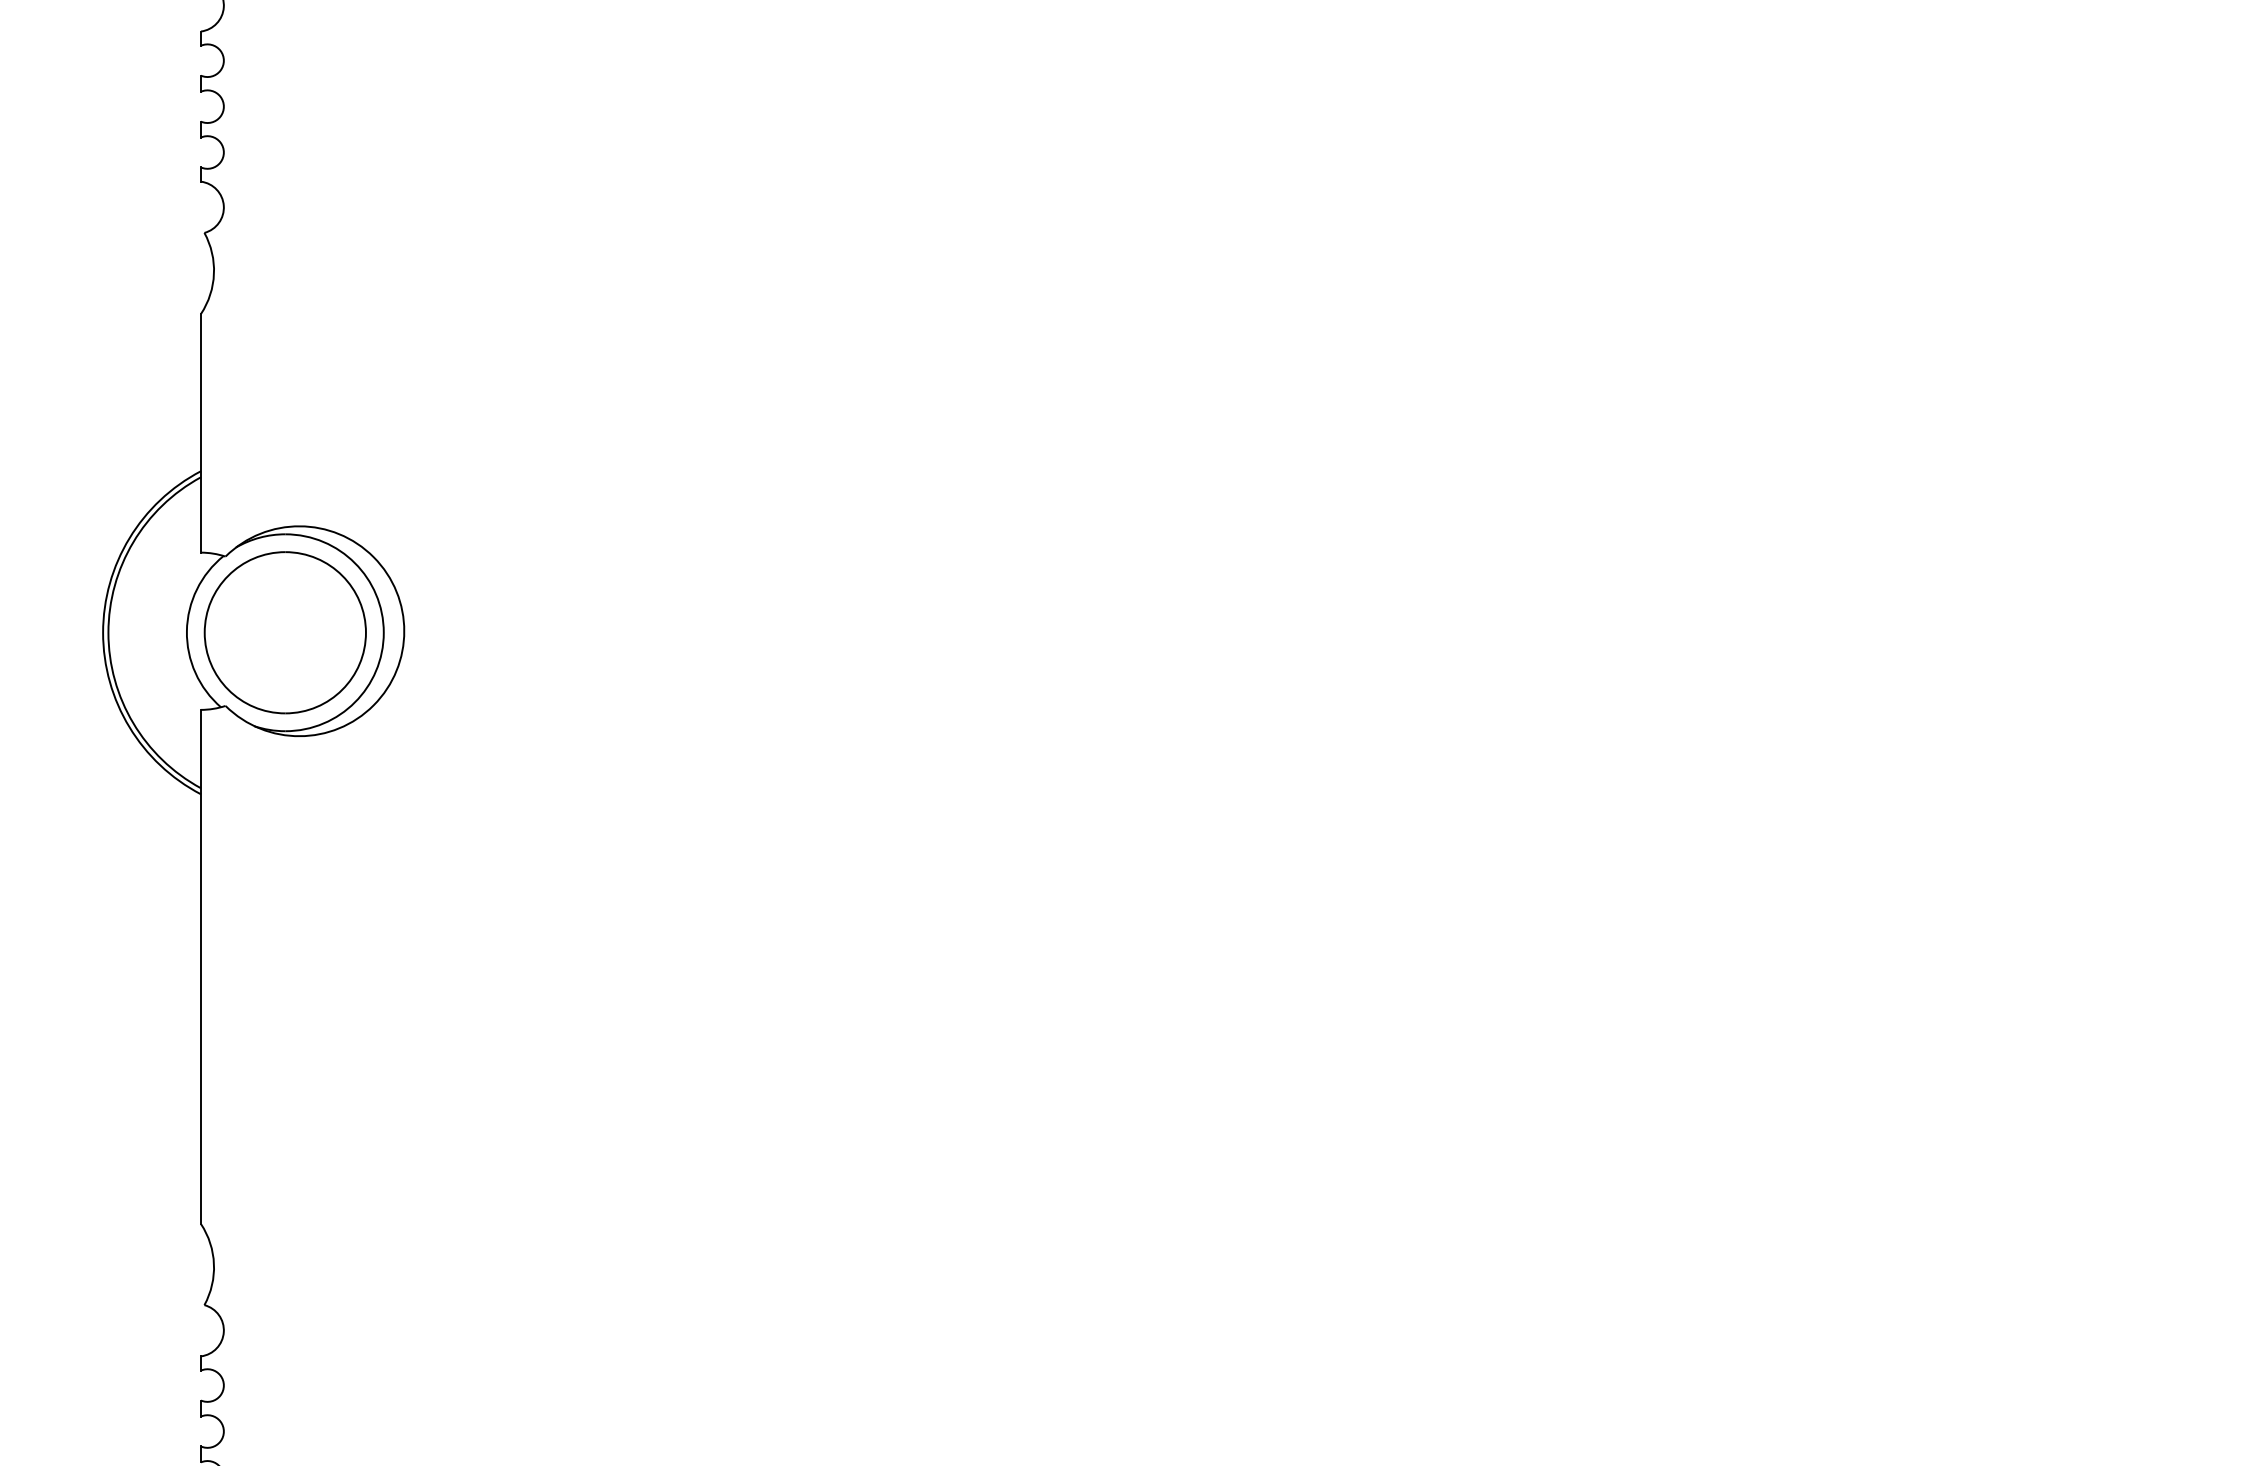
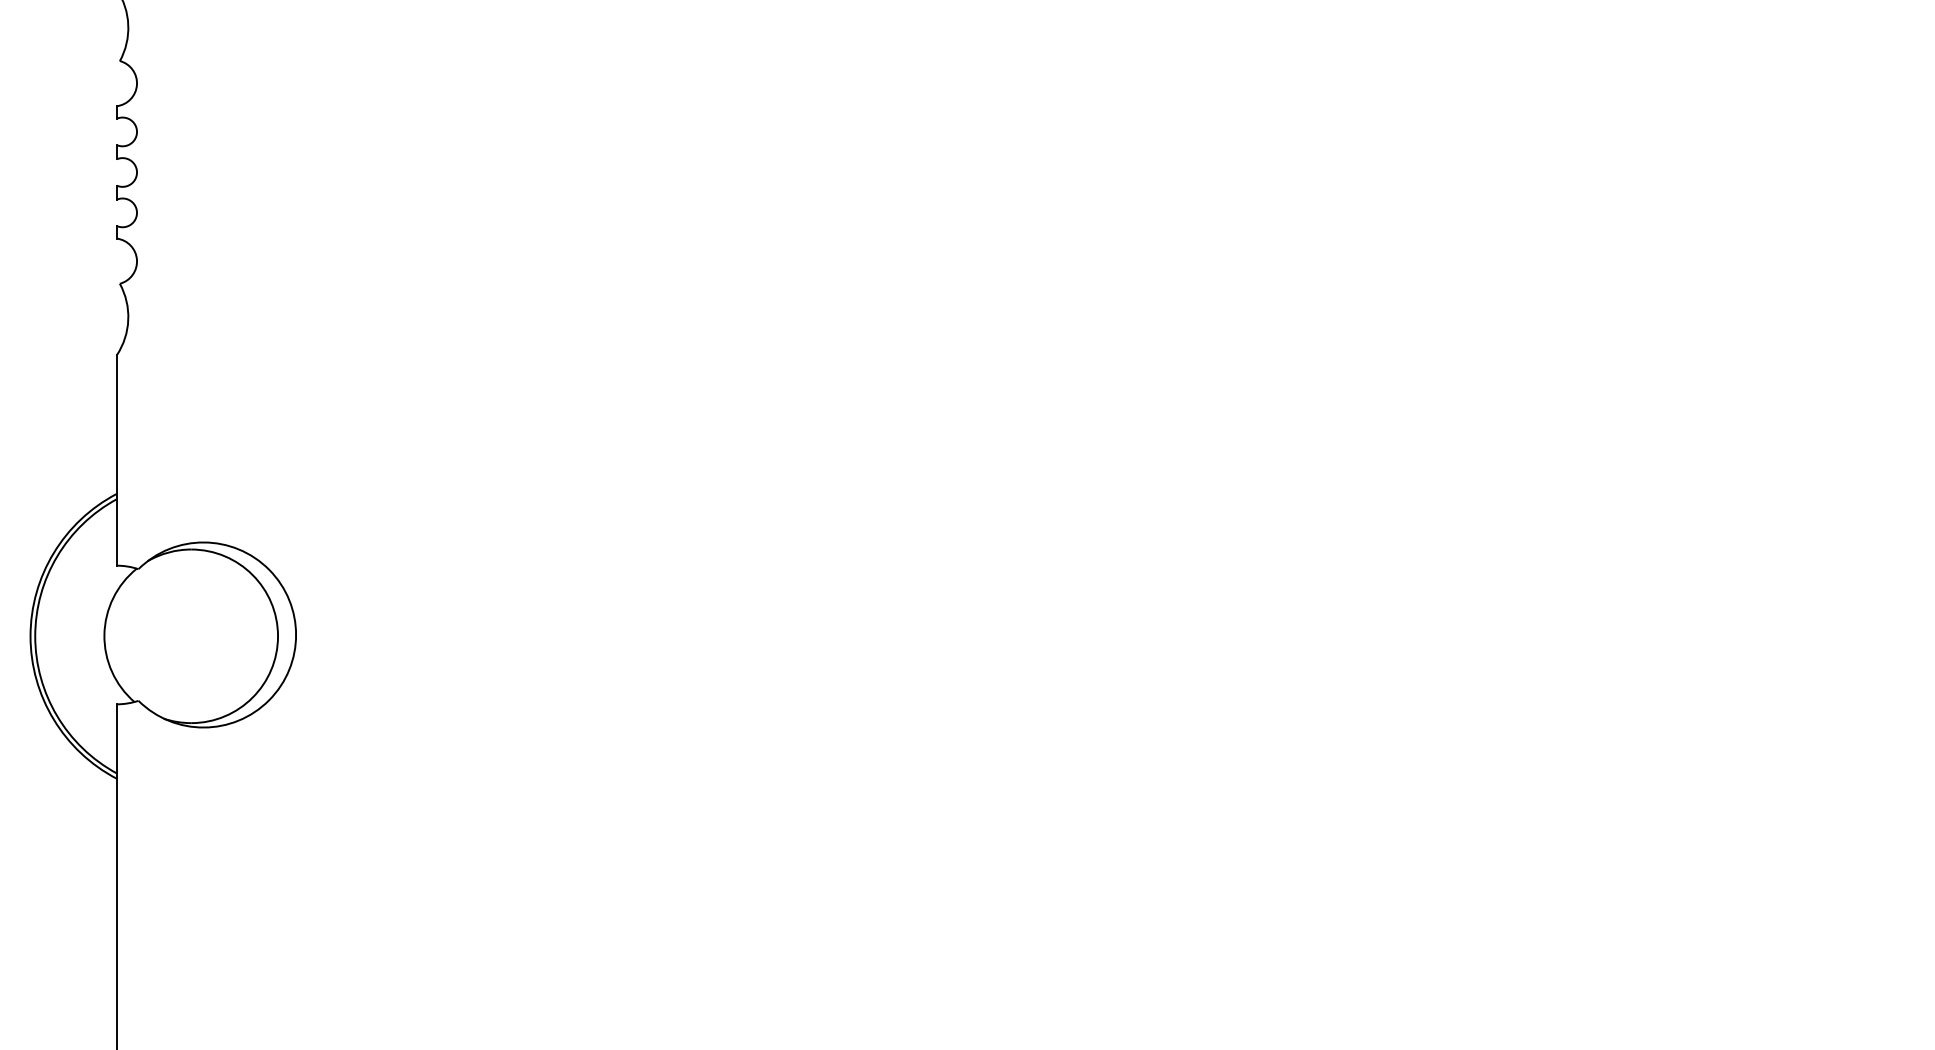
part: (284, 632) -> (190, 636), removed

